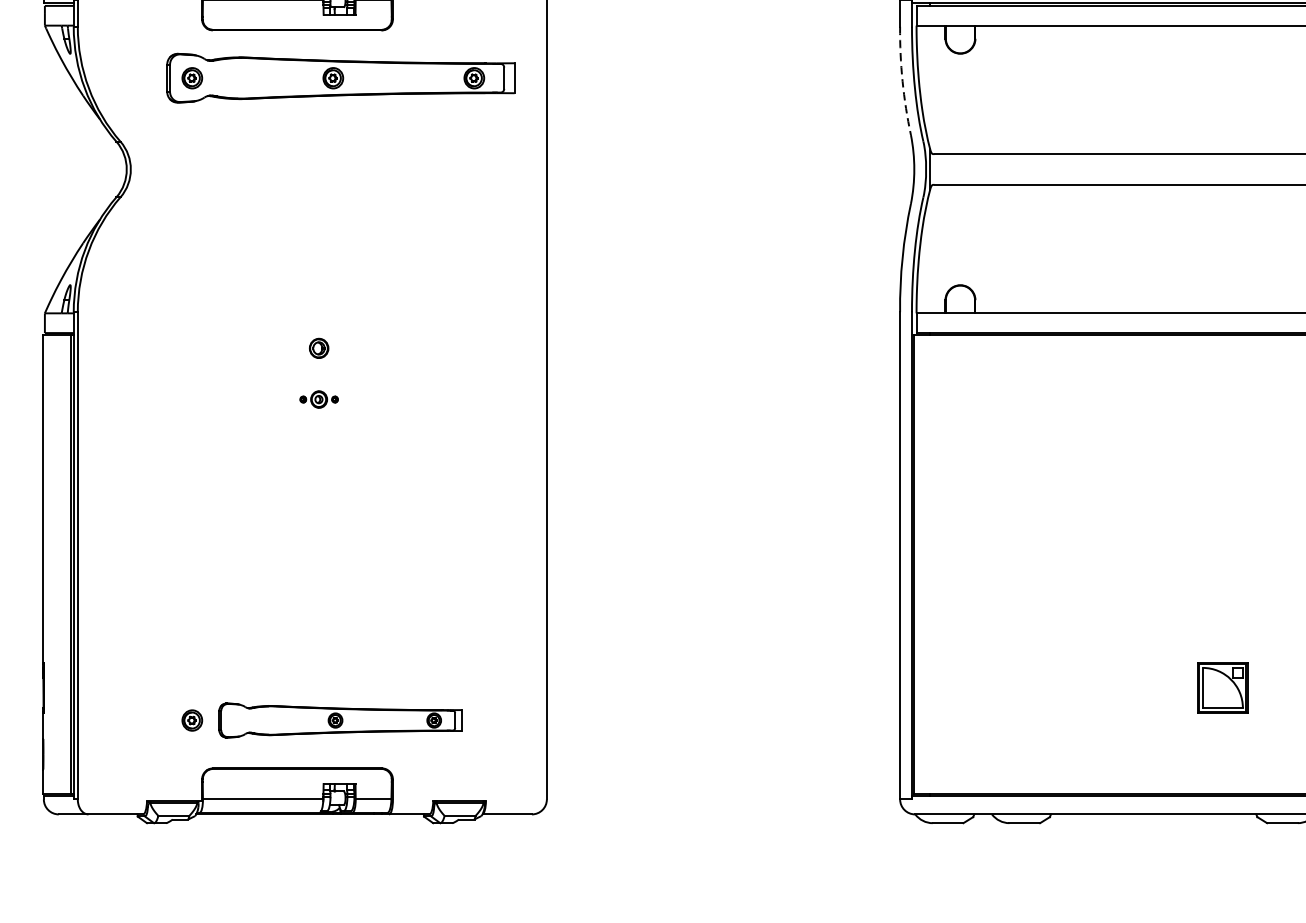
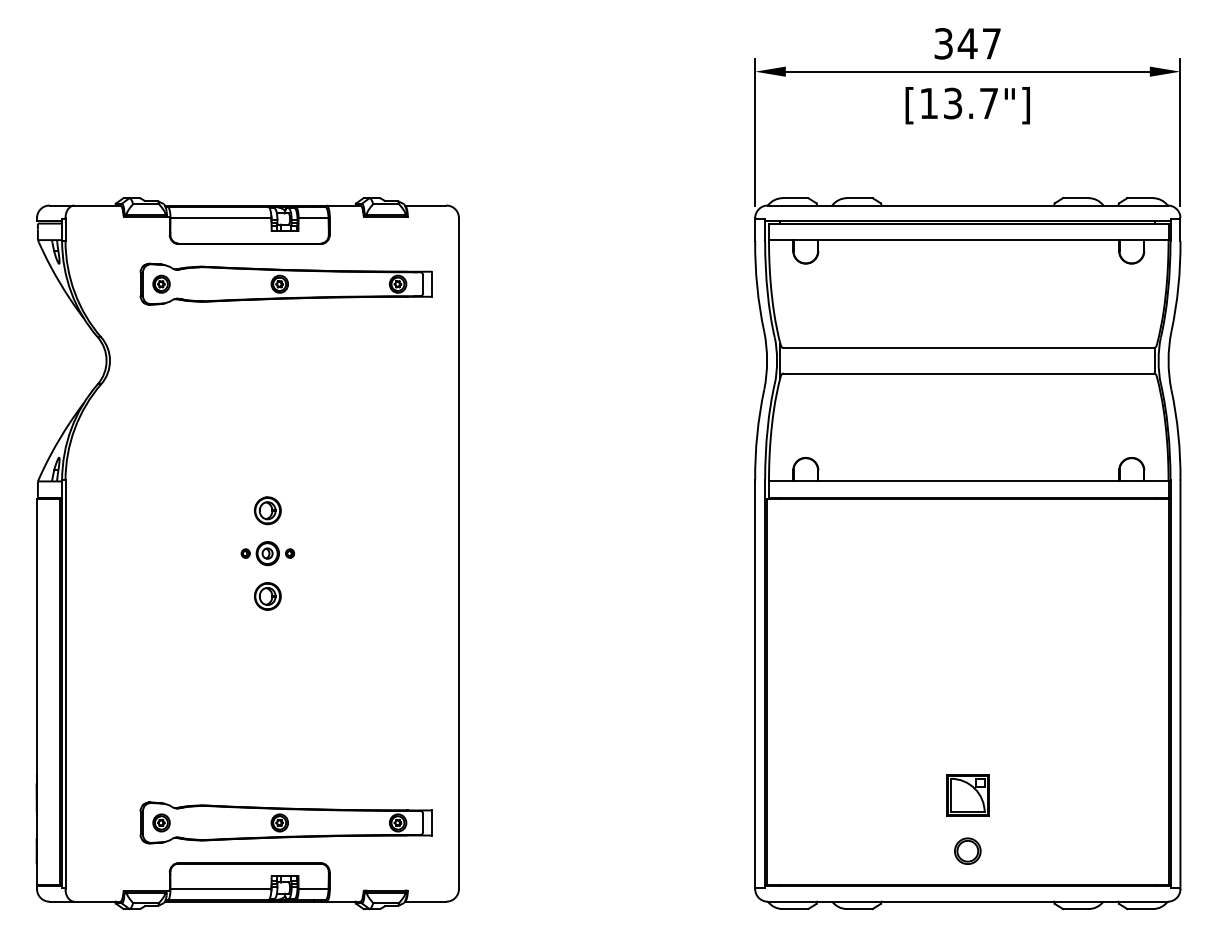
arc: (902, 80) -> (757, 286), dashed -> solid
part: (318, 348) -> (267, 510), size x1.67
part: (318, 399) -> (267, 553), size x1.67
part: (318, 450) -> (267, 596), added
part: (1222, 687) -> (967, 795), moved
part: (340, 720) -> (285, 822), size x1.43
part: (1153, 753) -> (967, 850), added

